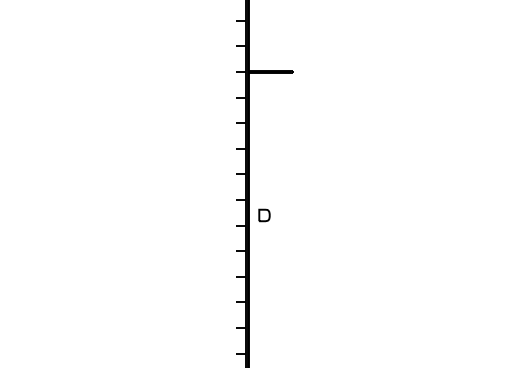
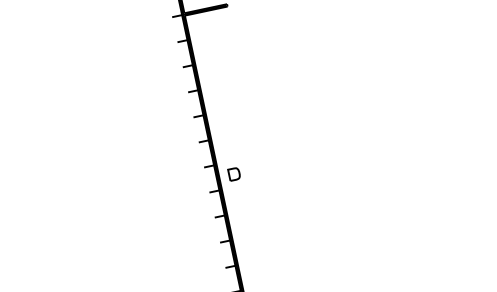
part: (264, 215) -> (234, 174), moved

